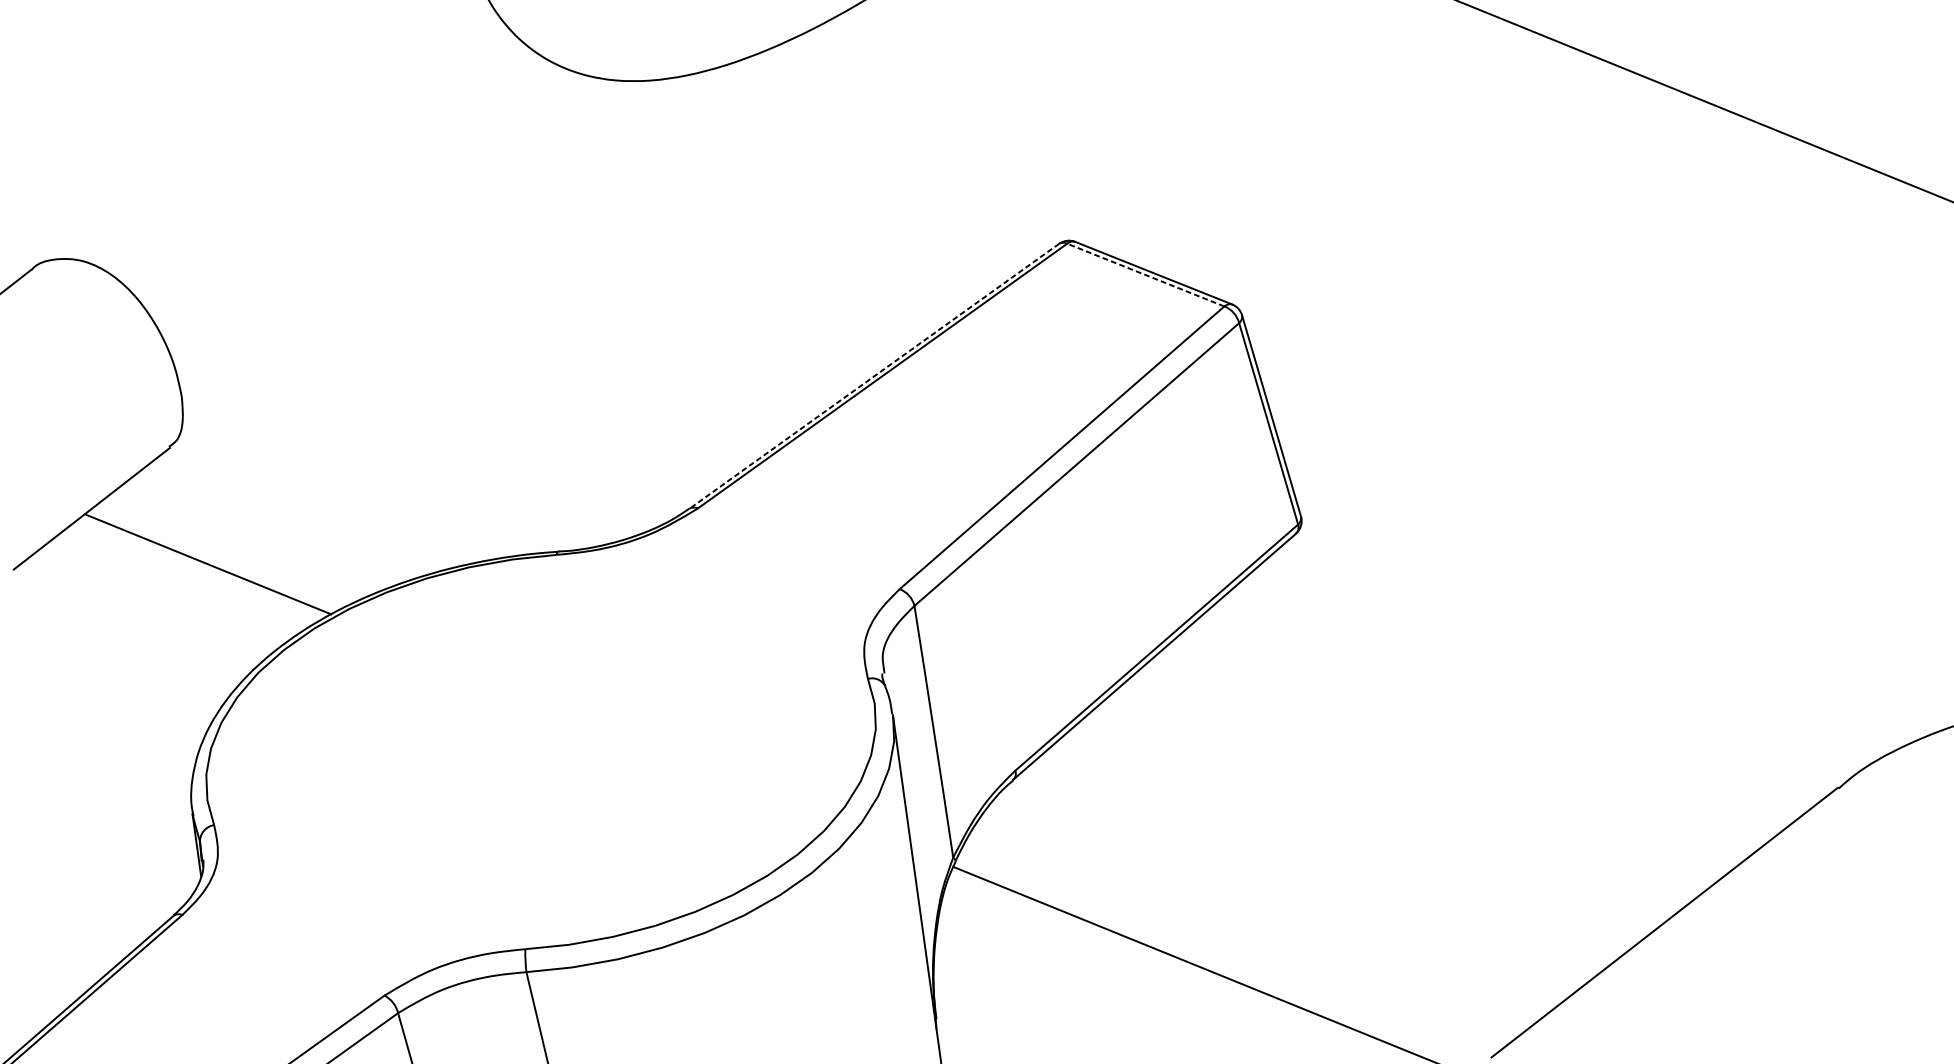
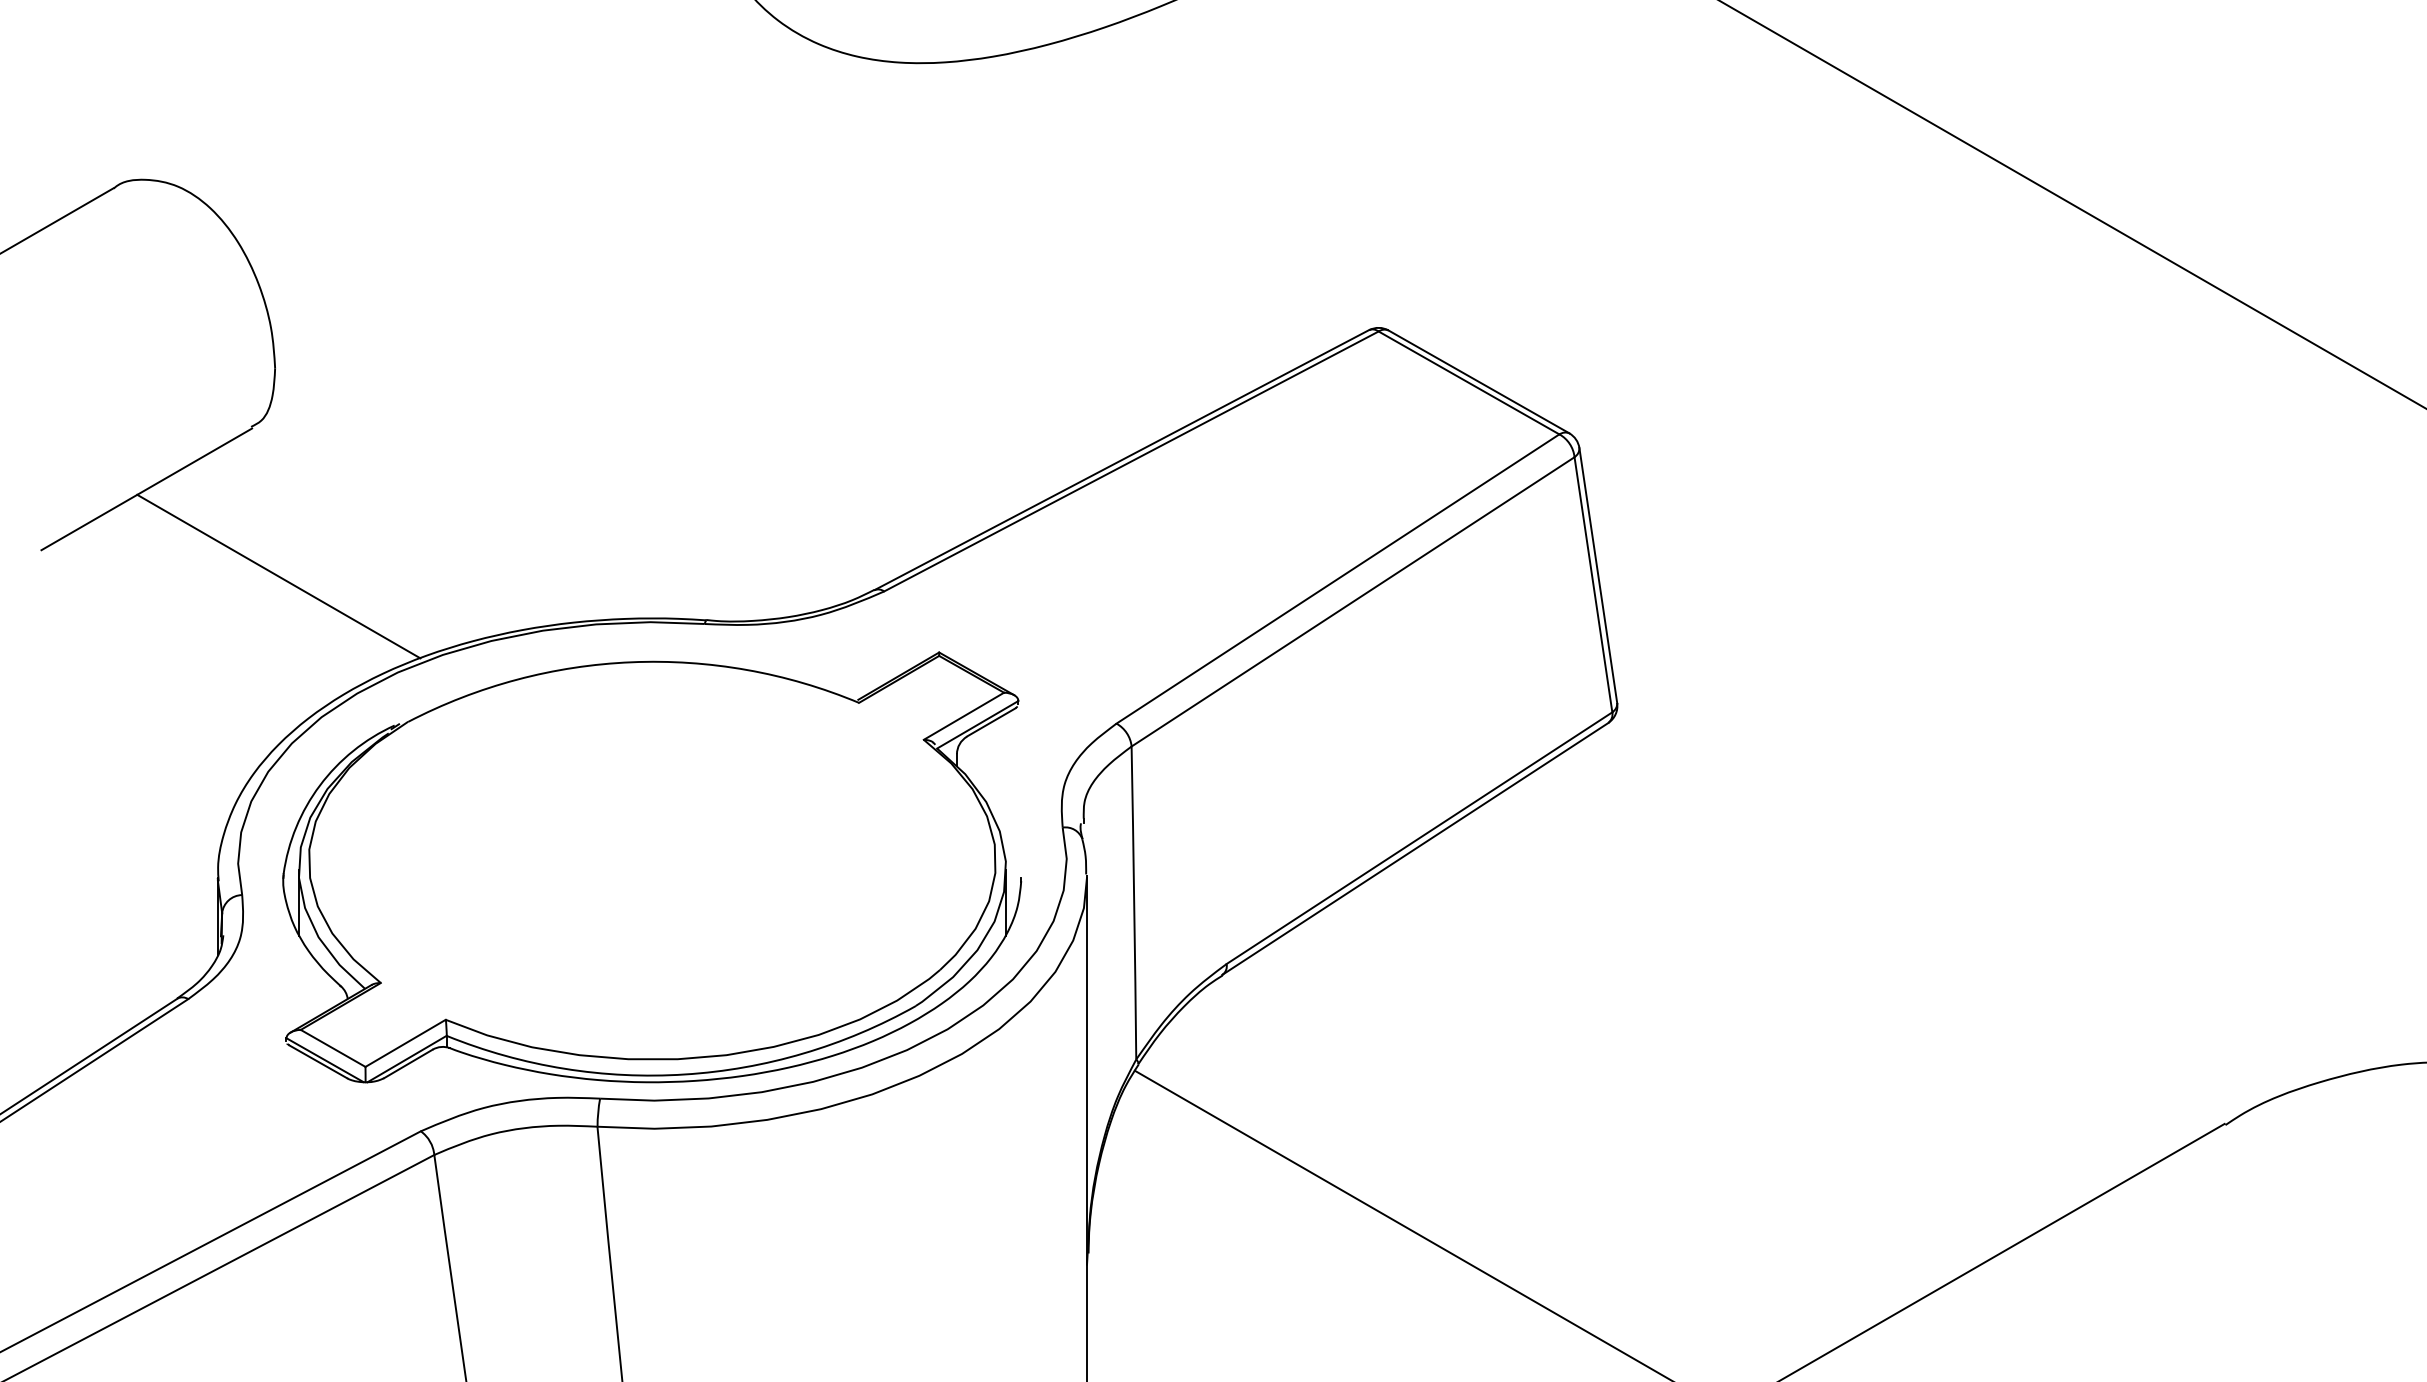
line: (1146, 274) -> (1469, 382), dashed -> solid
line: (874, 376) -> (1121, 460), dashed -> solid
part: (541, 757) -> (652, 867), added

